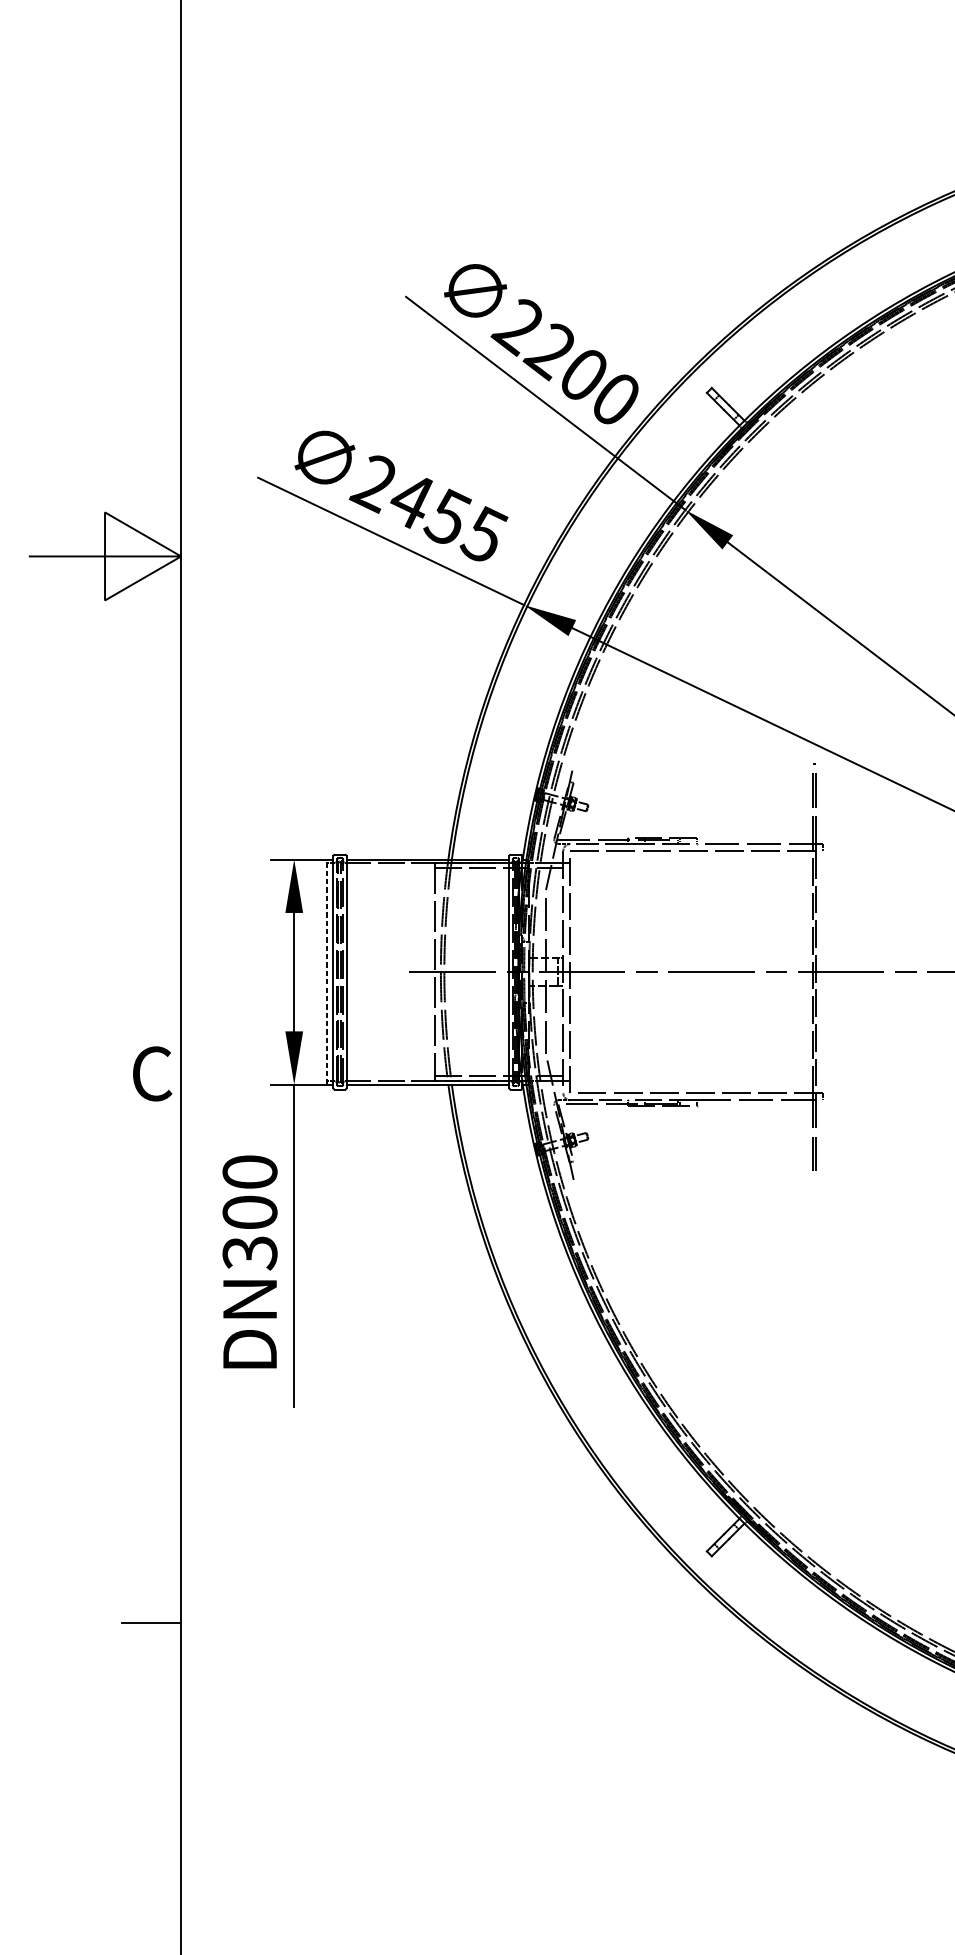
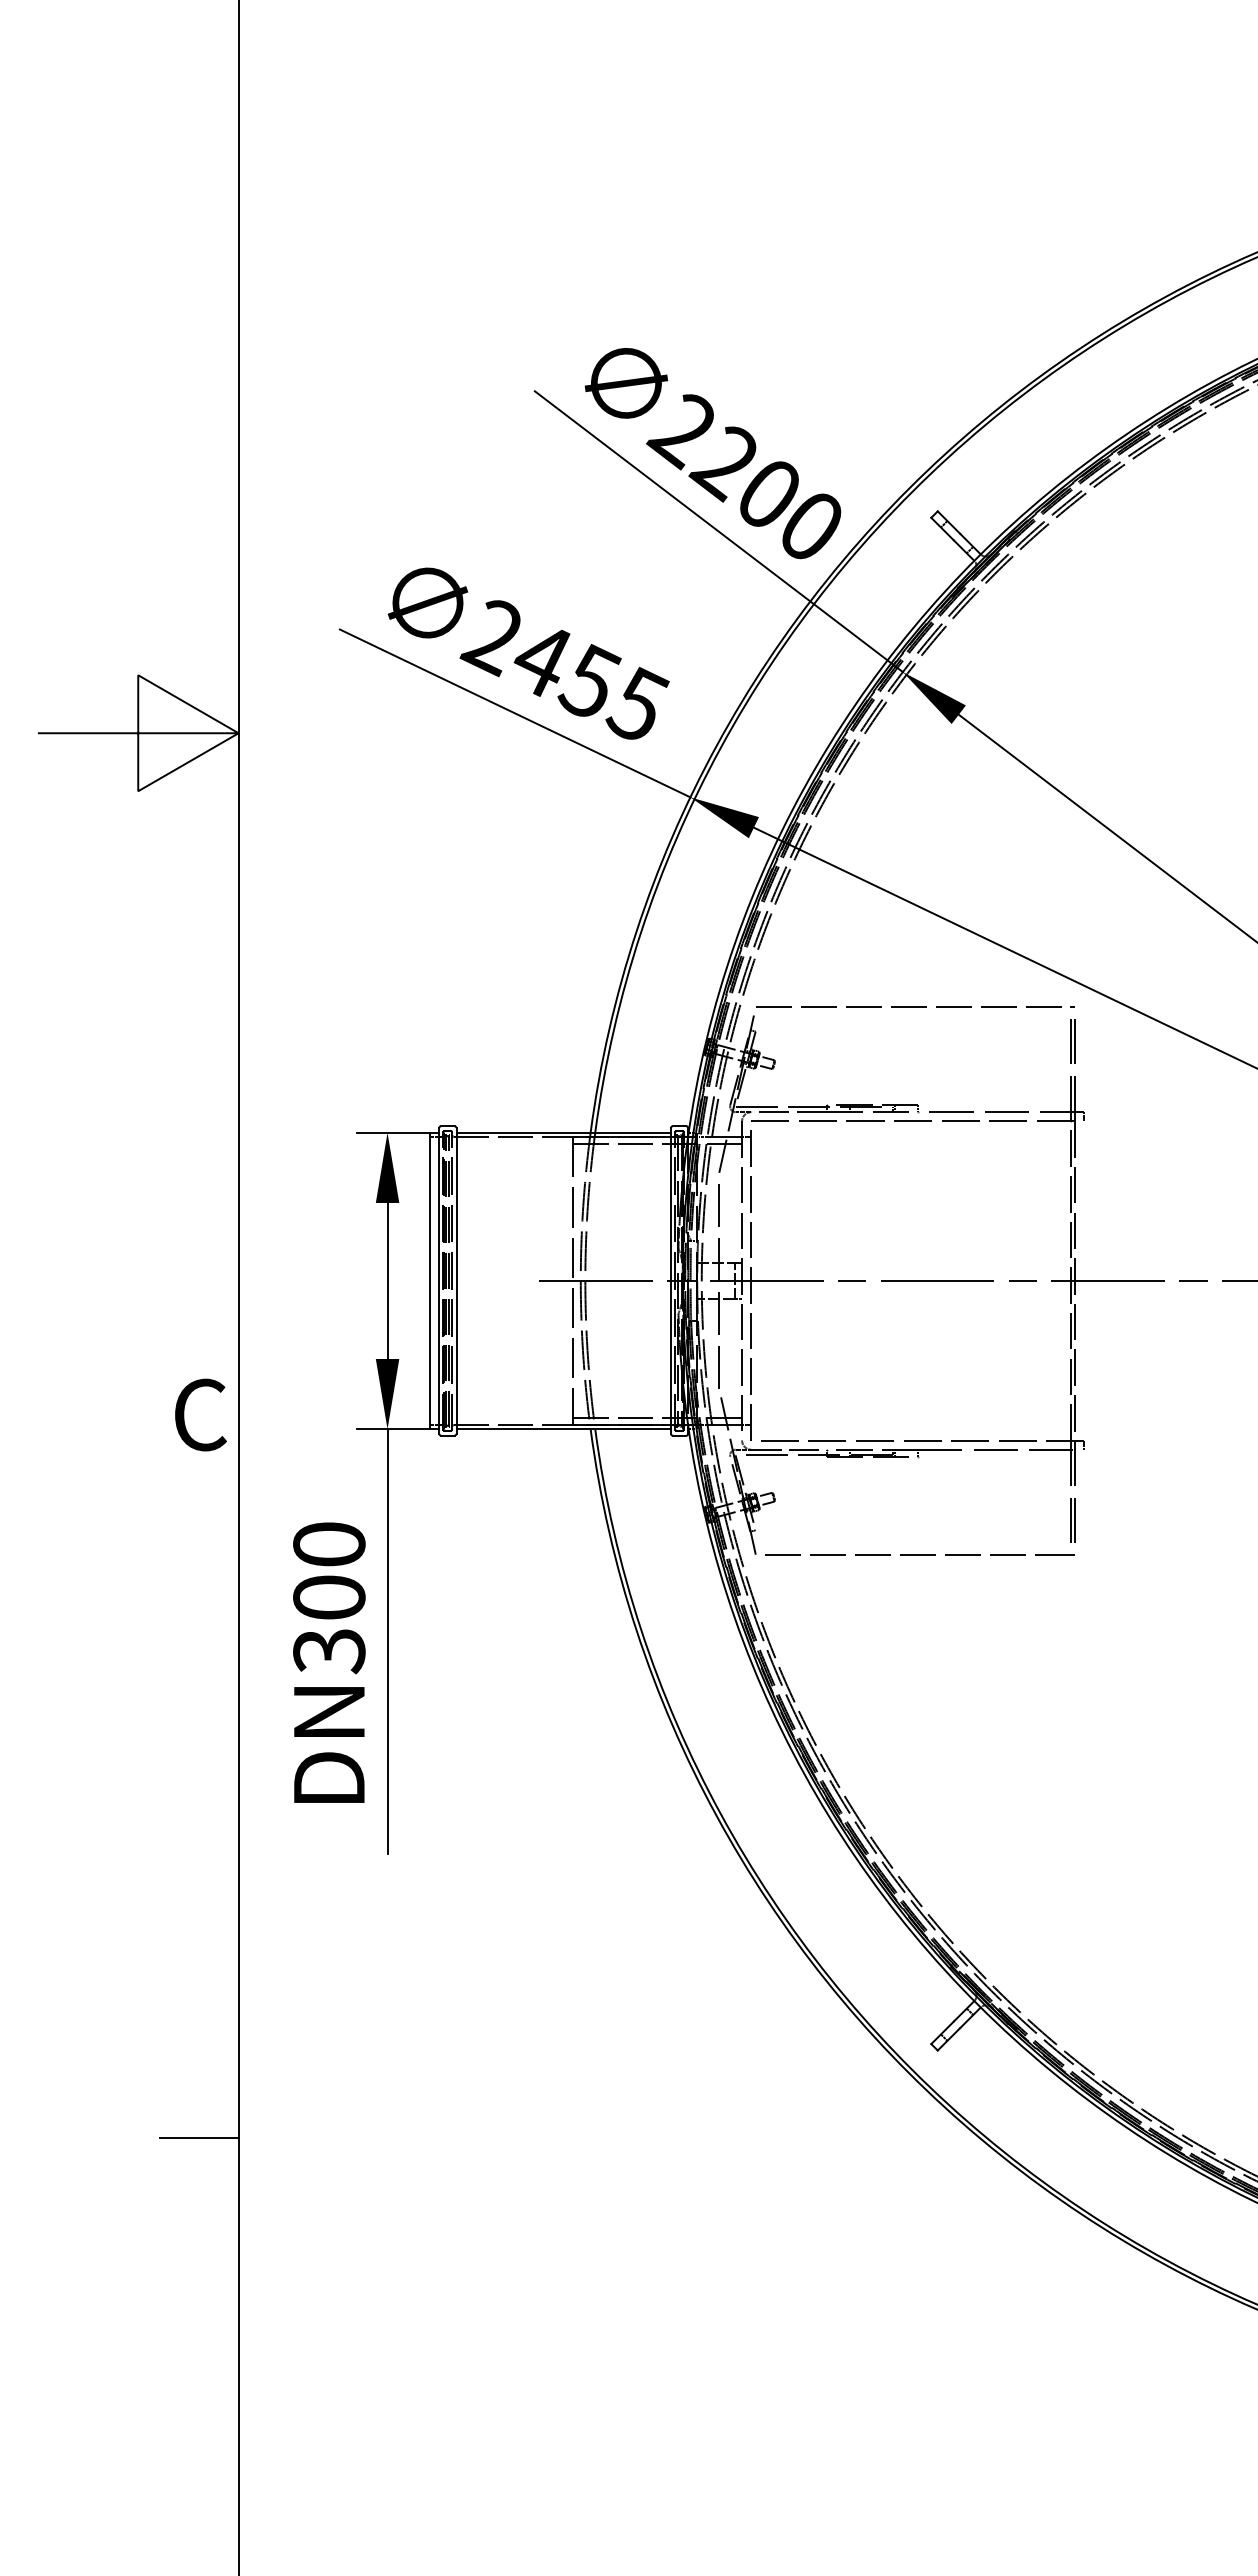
line: (689, 763) -> (908, 1006), added
line: (326, 971) -> (430, 1280), dashed -> solid
line: (697, 1179) -> (919, 1554), added

